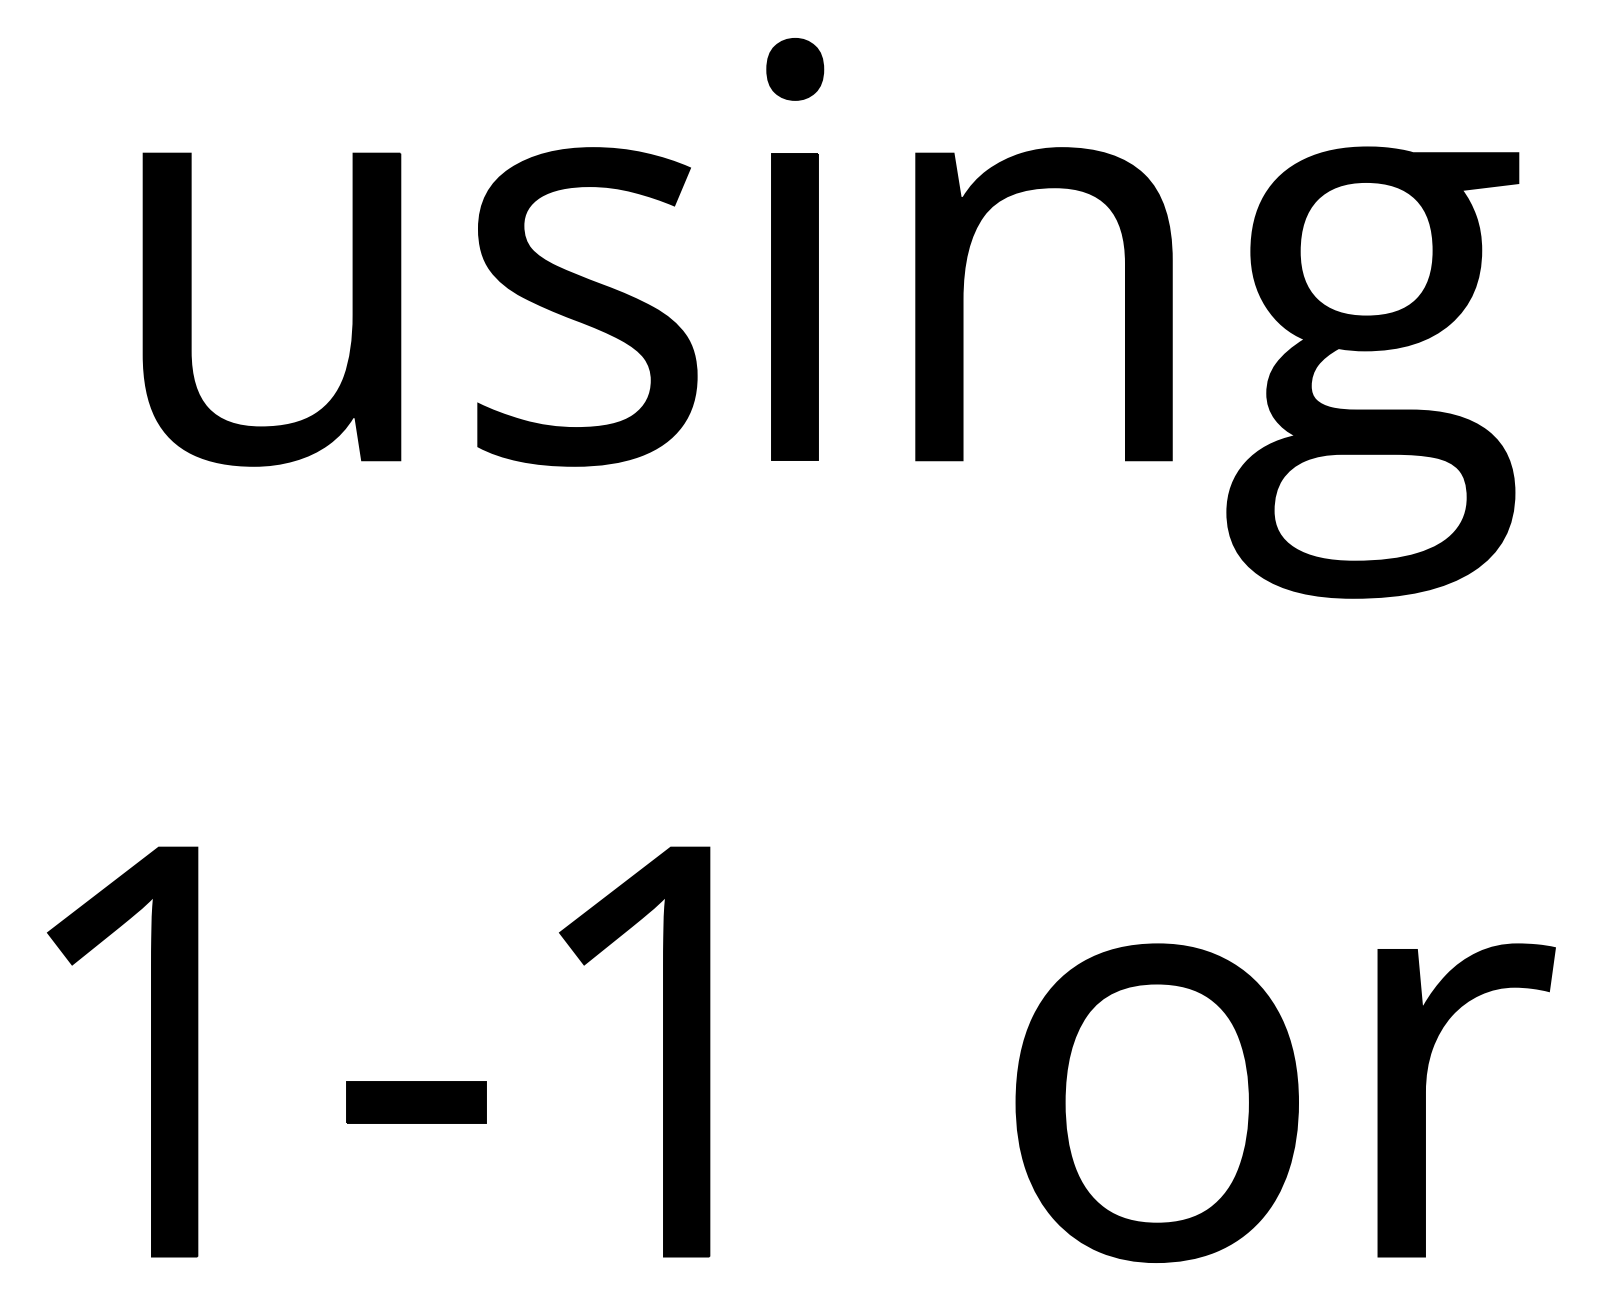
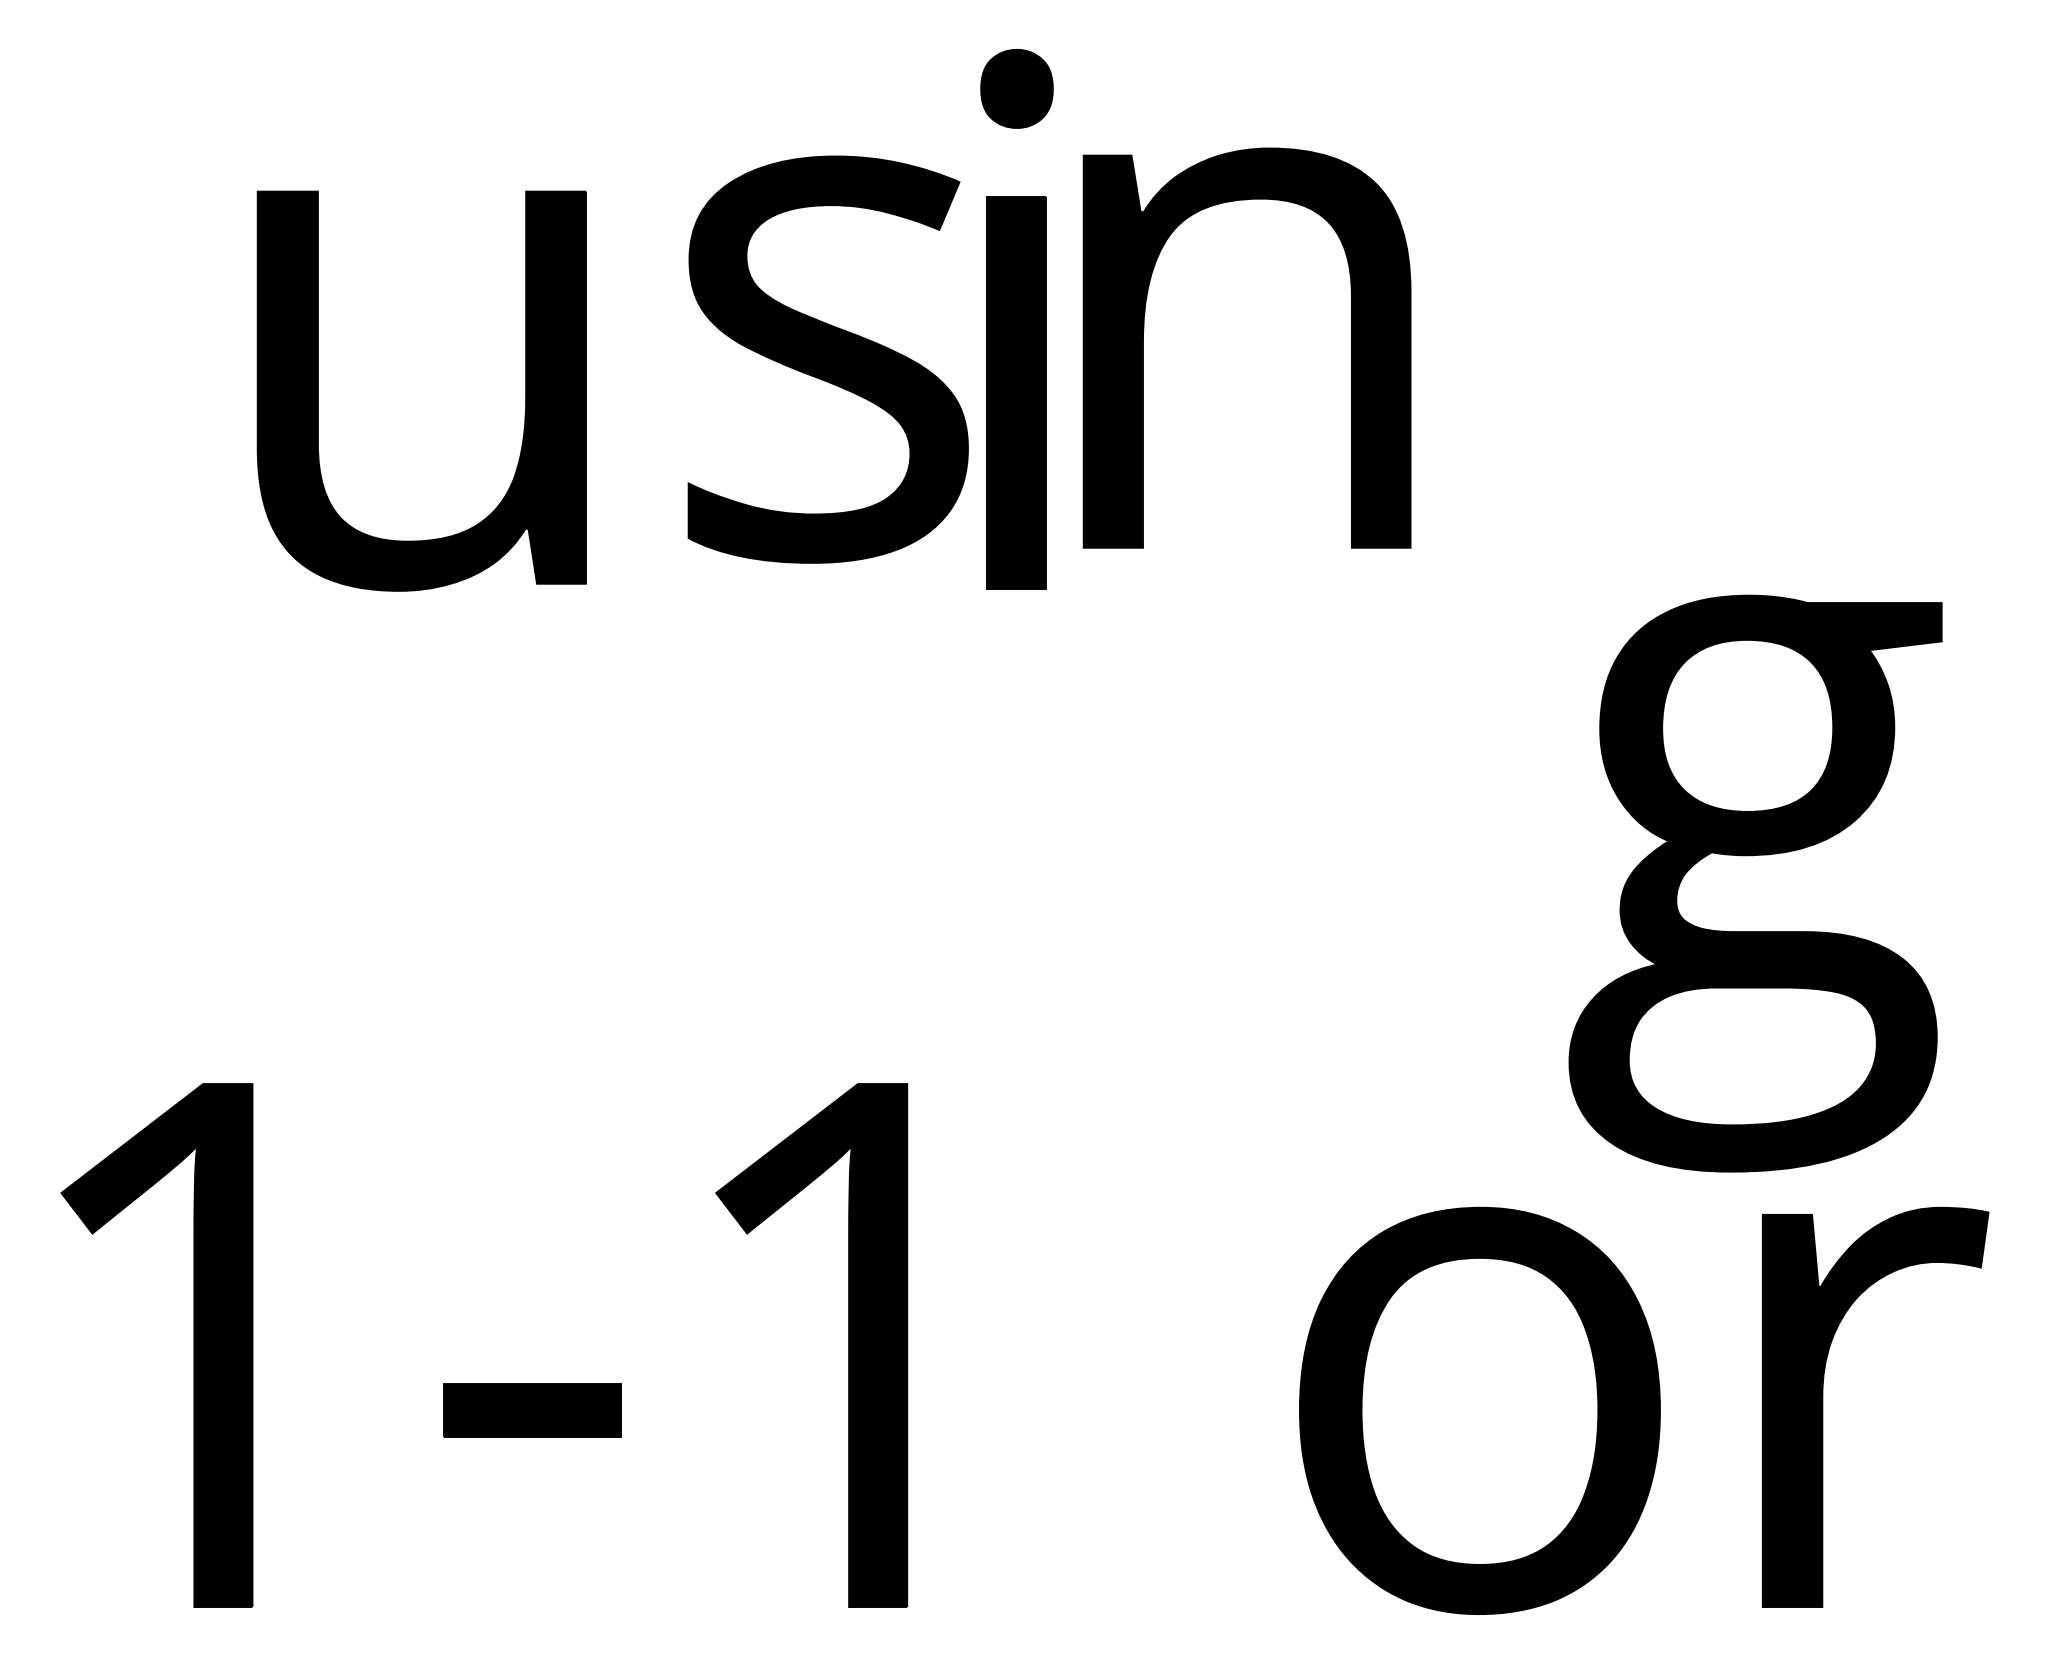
part: (962, 303) -> (1143, 347), moved
part: (586, 306) -> (827, 359), moved
part: (191, 309) -> (318, 390), moved
part: (1370, 351) -> (1752, 856), moved

